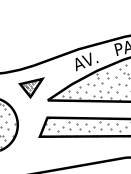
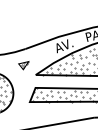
part: (31, 87) -> (23, 65), size x0.6

